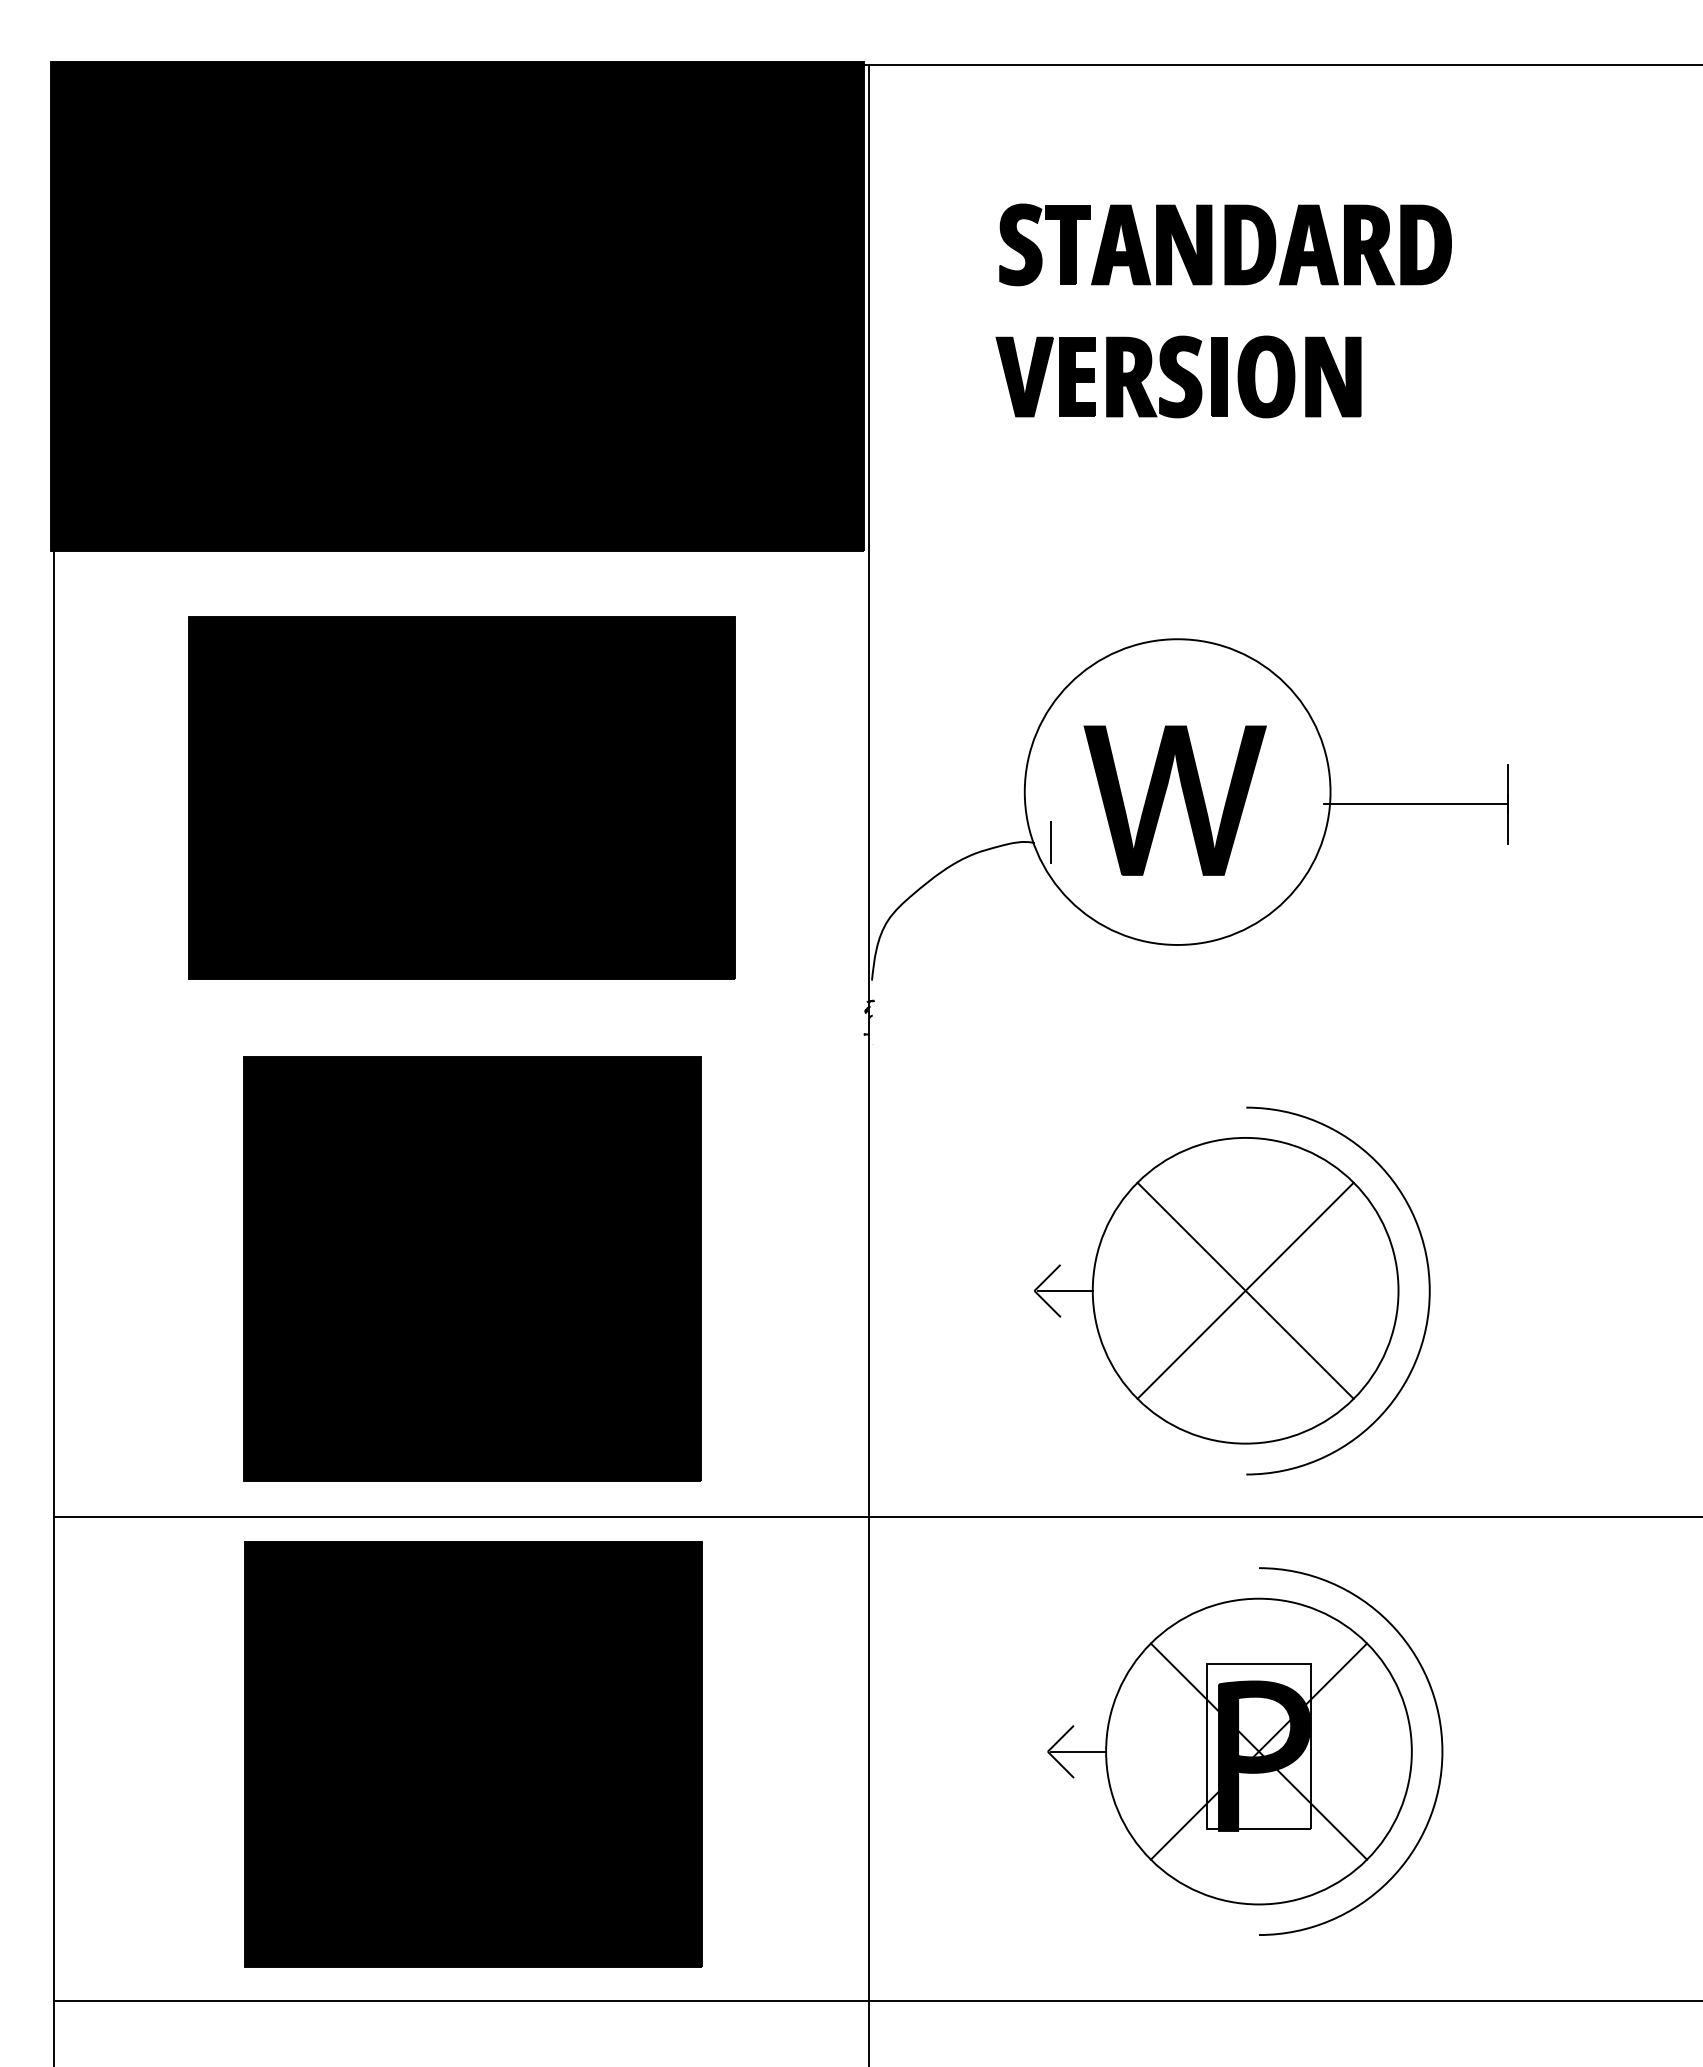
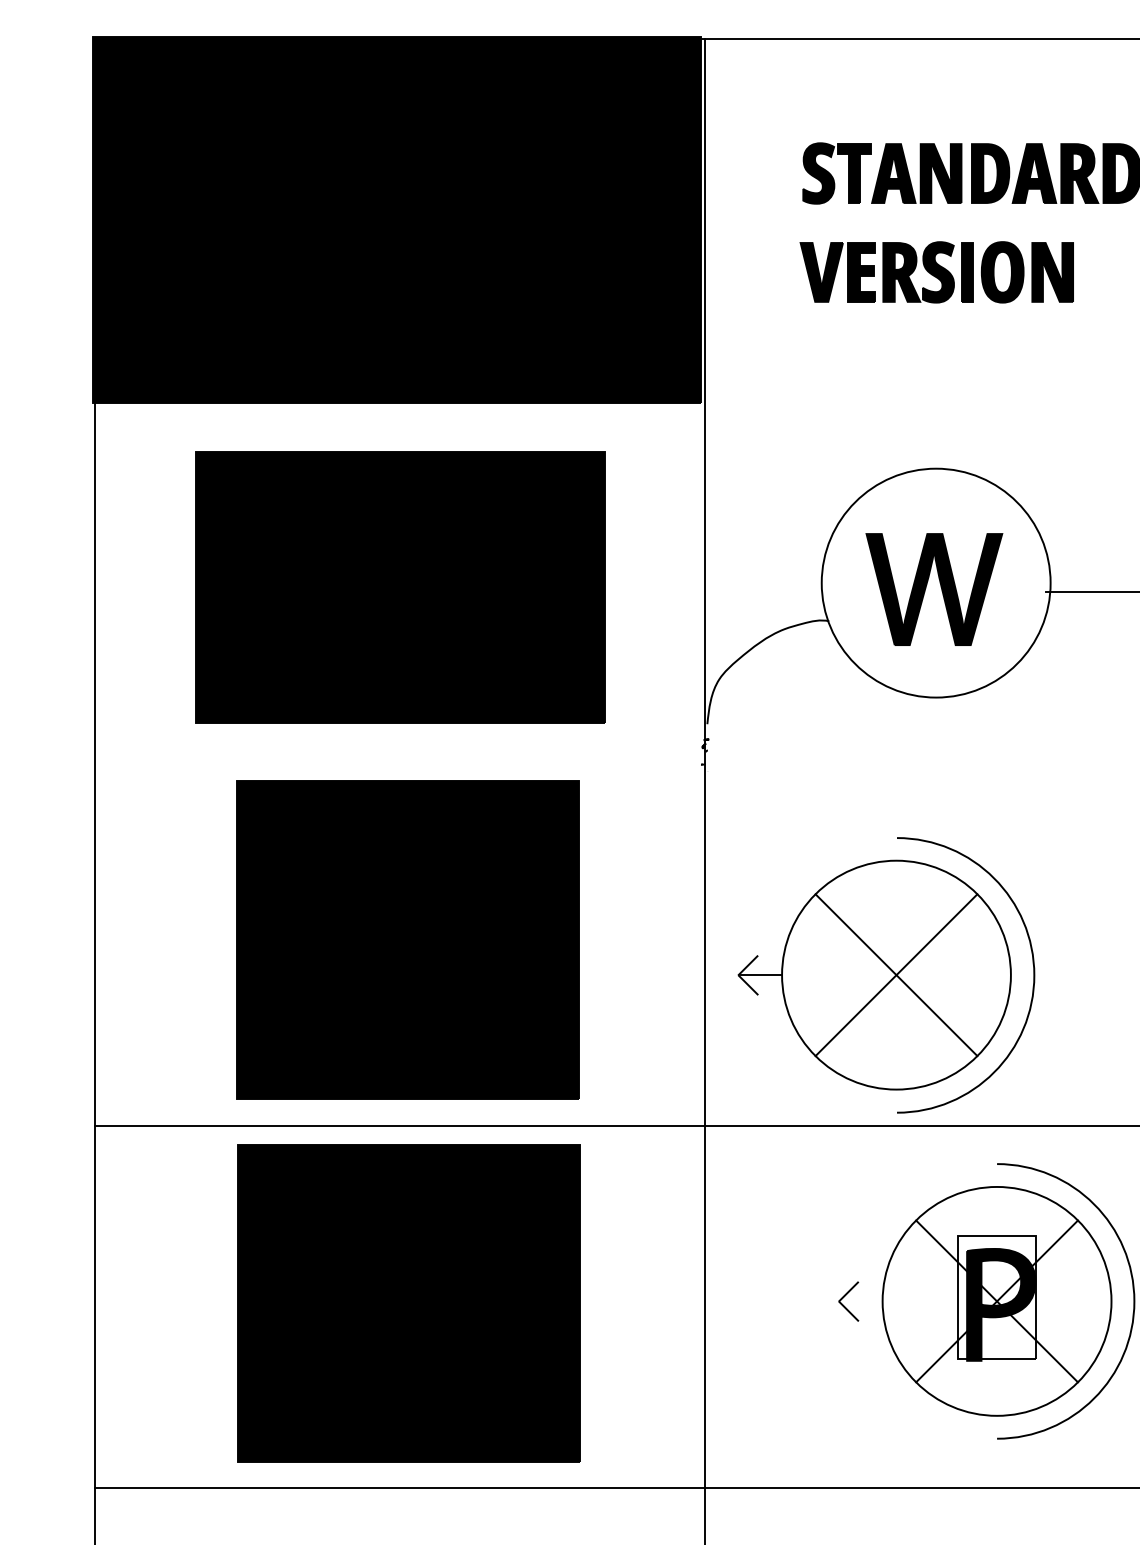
line: (1050, 841) -> (840, 620), removed
part: (1232, 1290) -> (886, 974), moved
line: (1078, 1751) -> (861, 1301), removed

